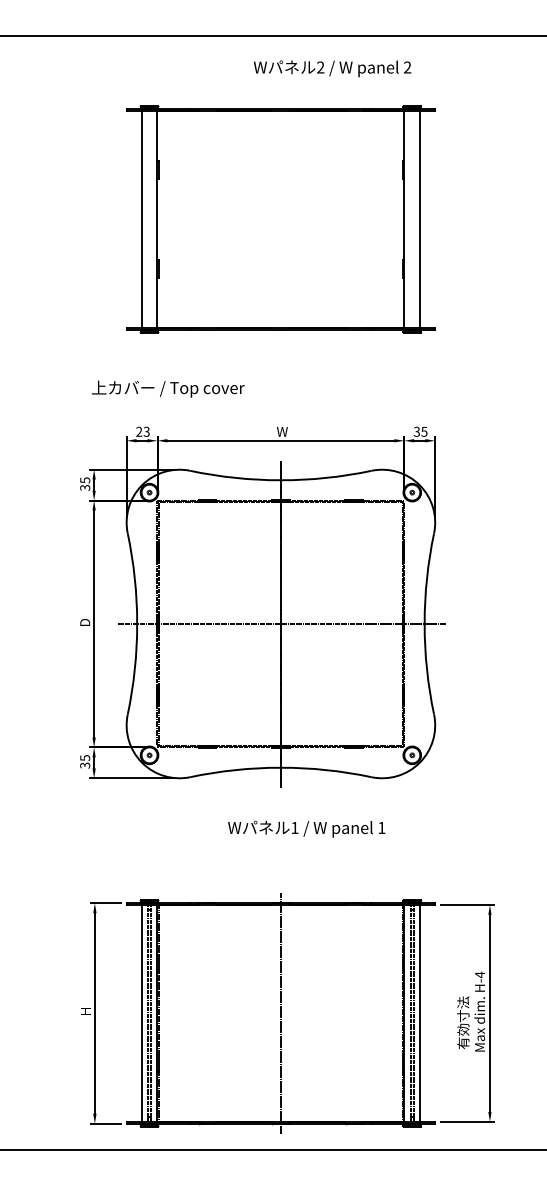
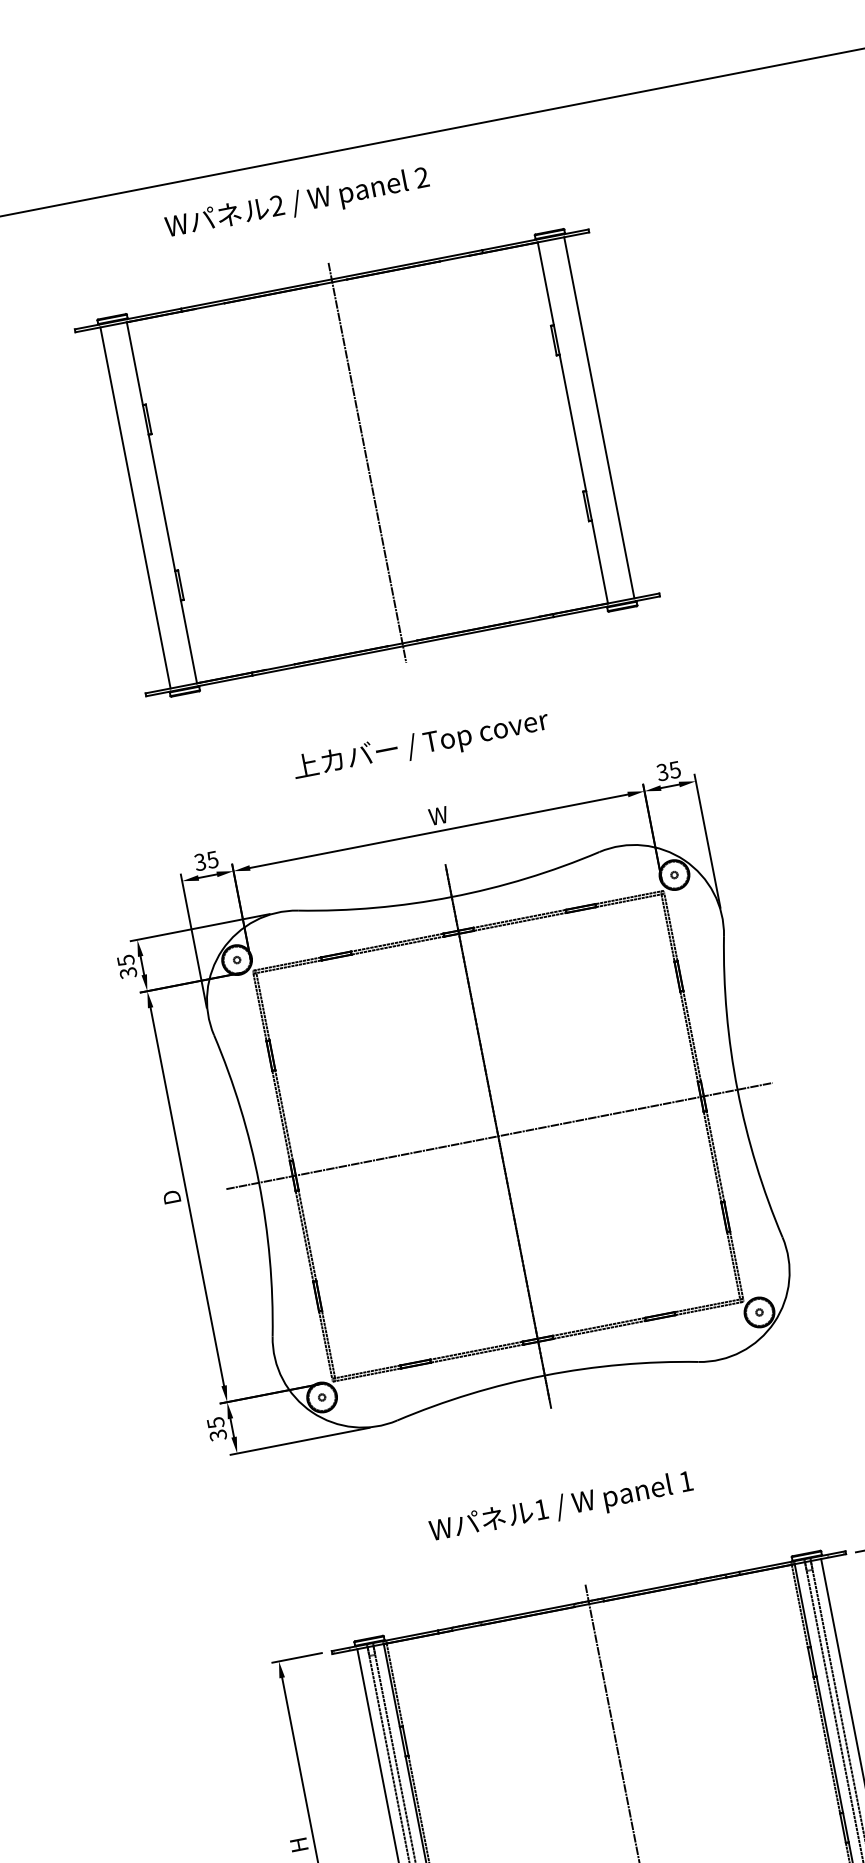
text: (332, 68) -> (297, 203), moved
line: (280, 219) -> (366, 463), added
text: (168, 388) -> (421, 744), moved
text: (142, 431) -> (205, 860), 23 -> 35
text: (306, 828) -> (560, 1506), moved

